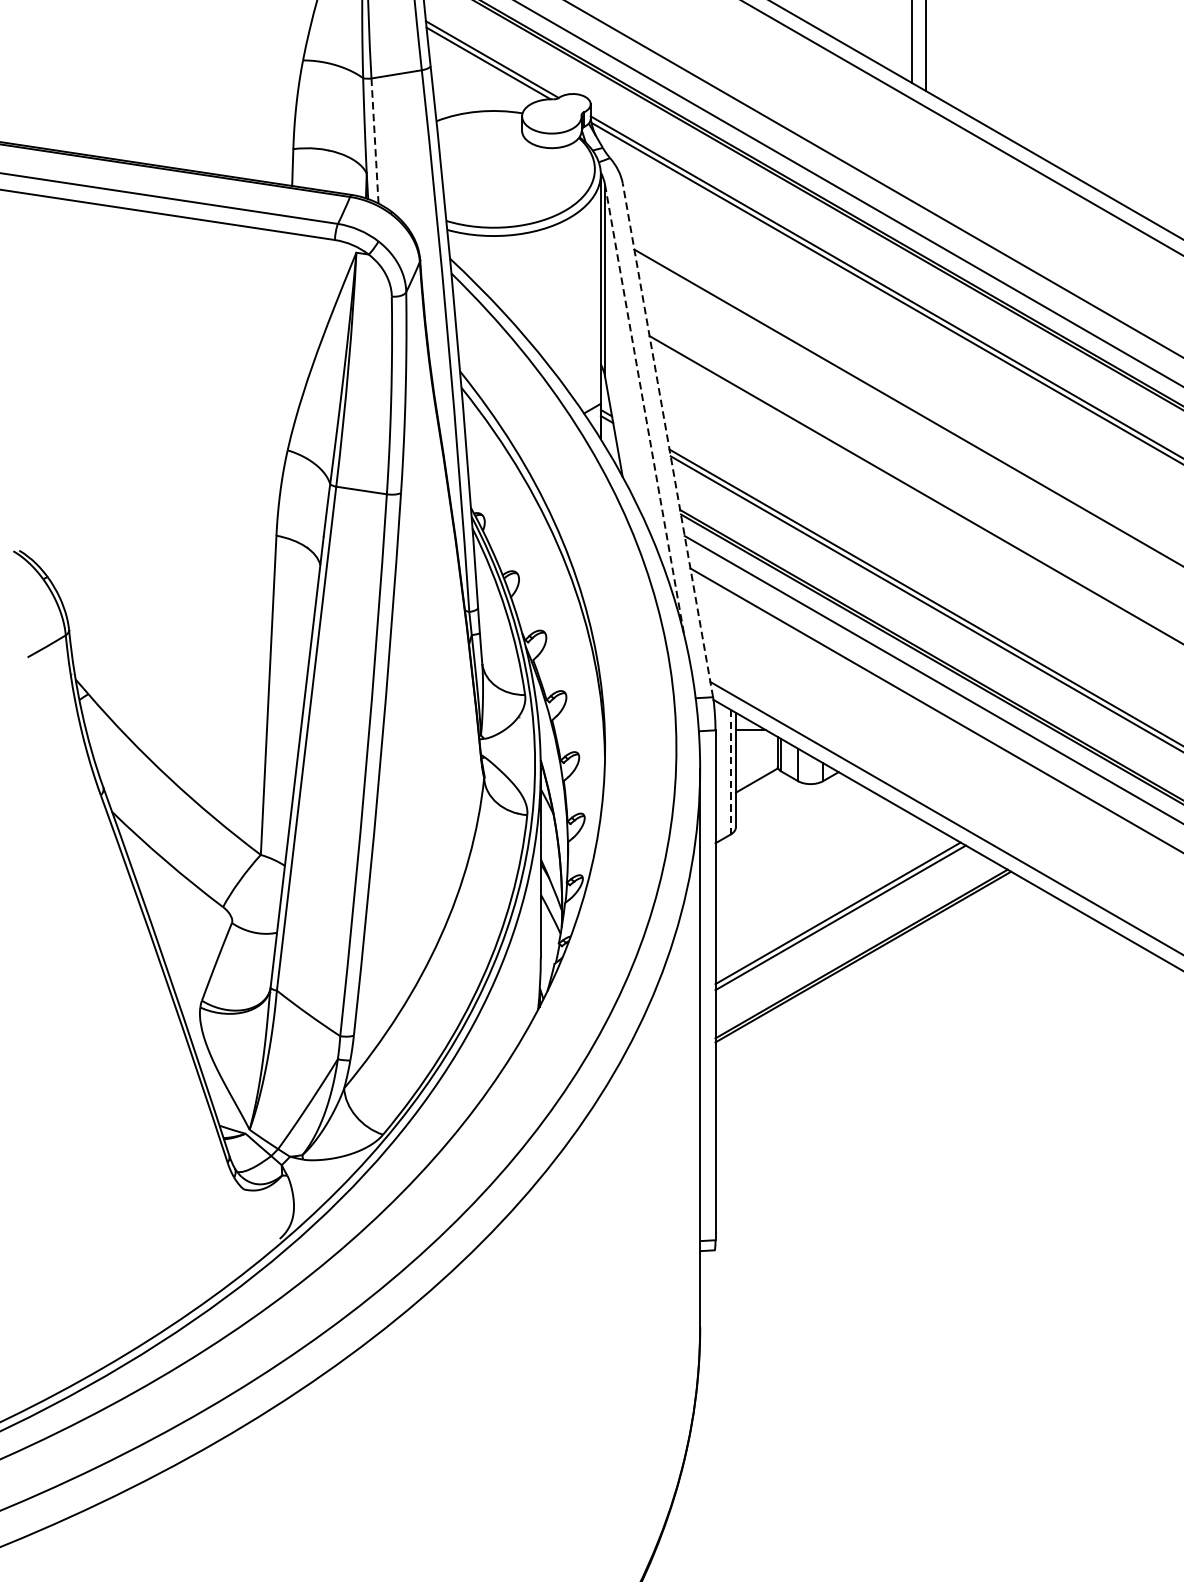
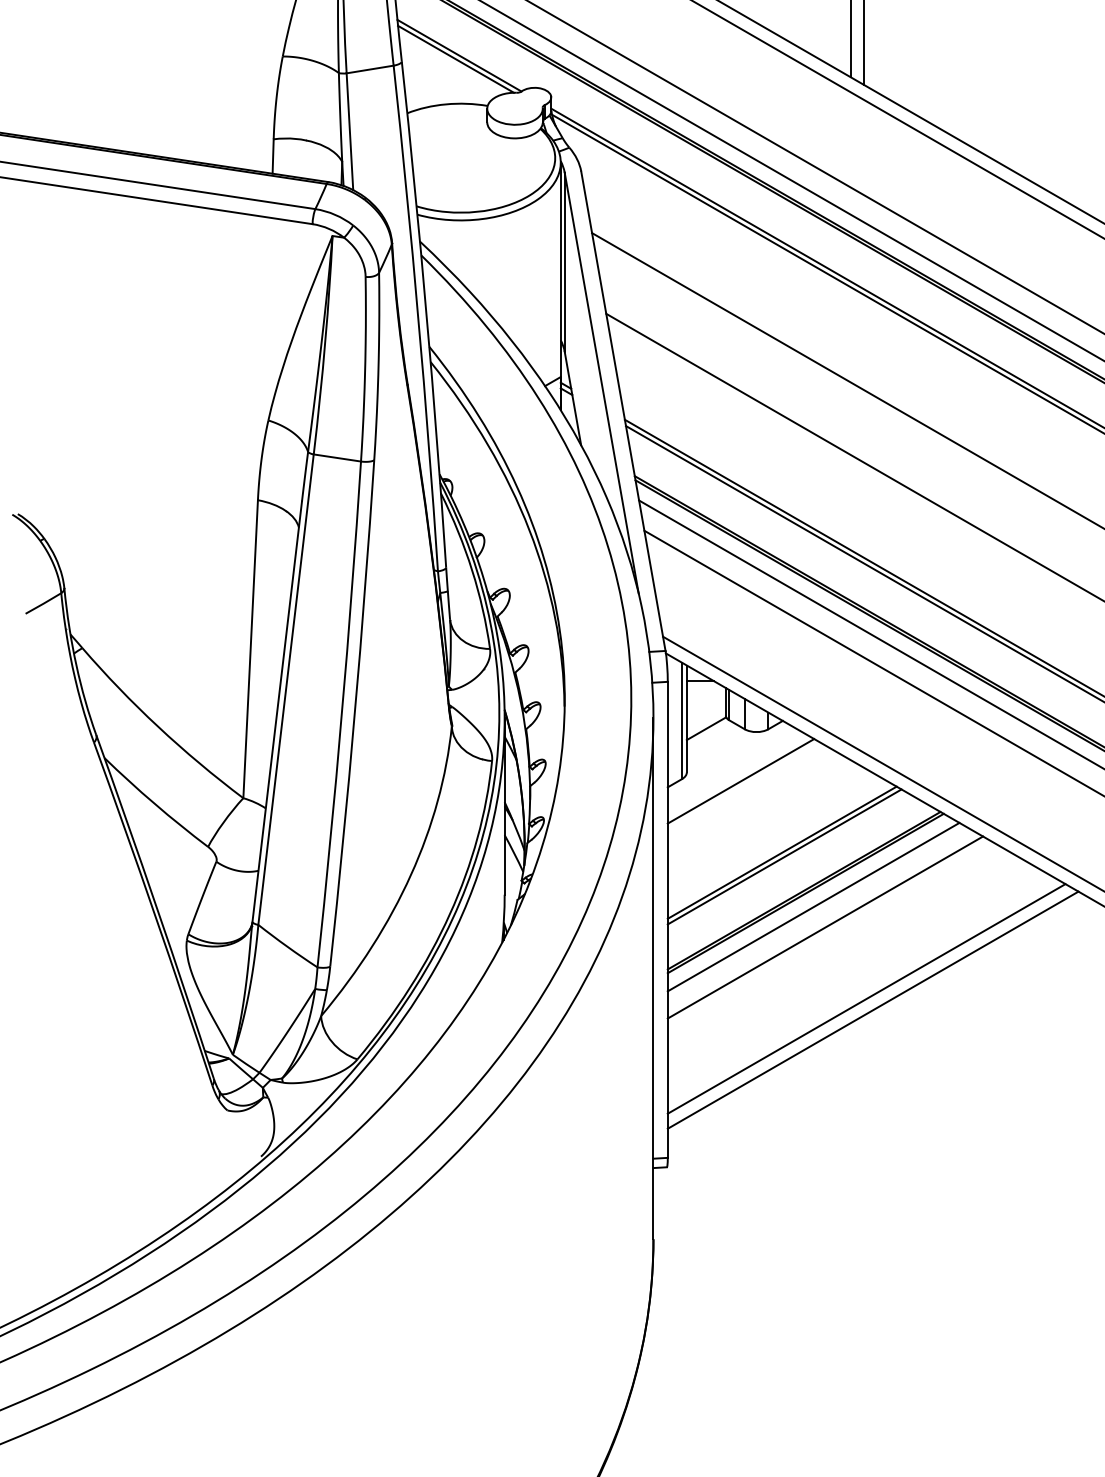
line: (374, 141) -> (349, 132), dashed -> solid
line: (644, 409) -> (601, 382), dashed -> solid
line: (668, 439) -> (623, 410), dashed -> solid
line: (730, 772) -> (681, 721), dashed -> solid
line: (793, 837) -> (740, 781), added
line: (871, 970) -> (813, 906), added
line: (884, 993) -> (825, 927), added
line: (928, 1069) -> (866, 998), added
line: (934, 1081) -> (872, 1009), added

